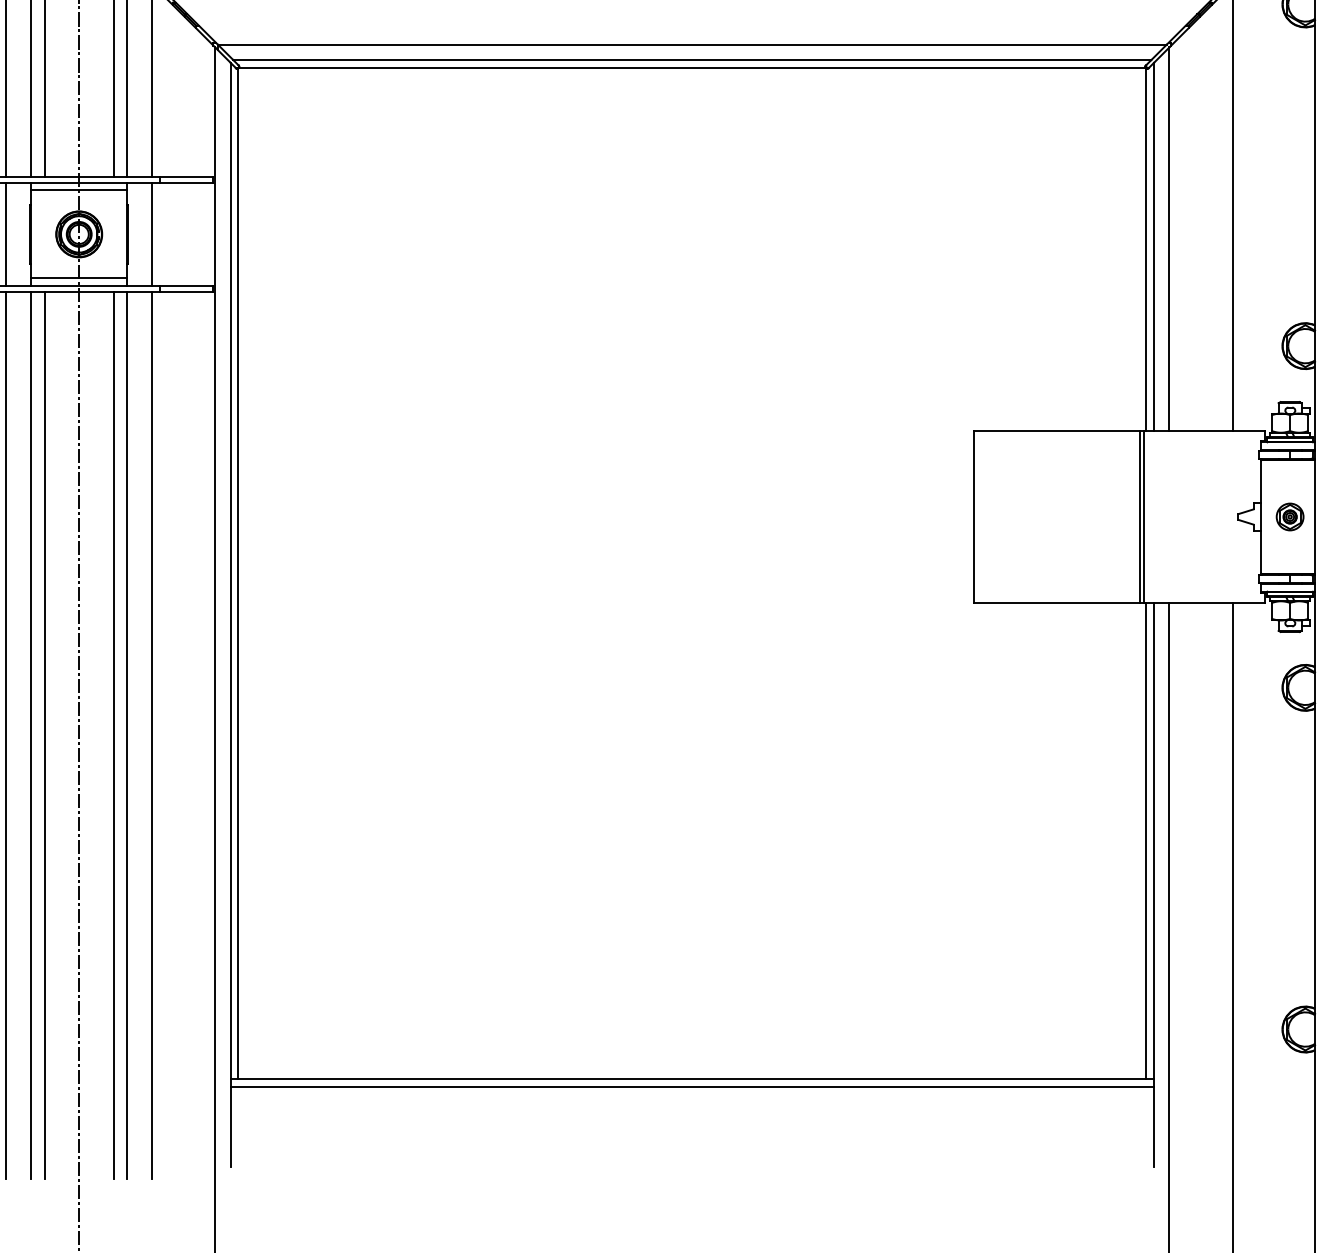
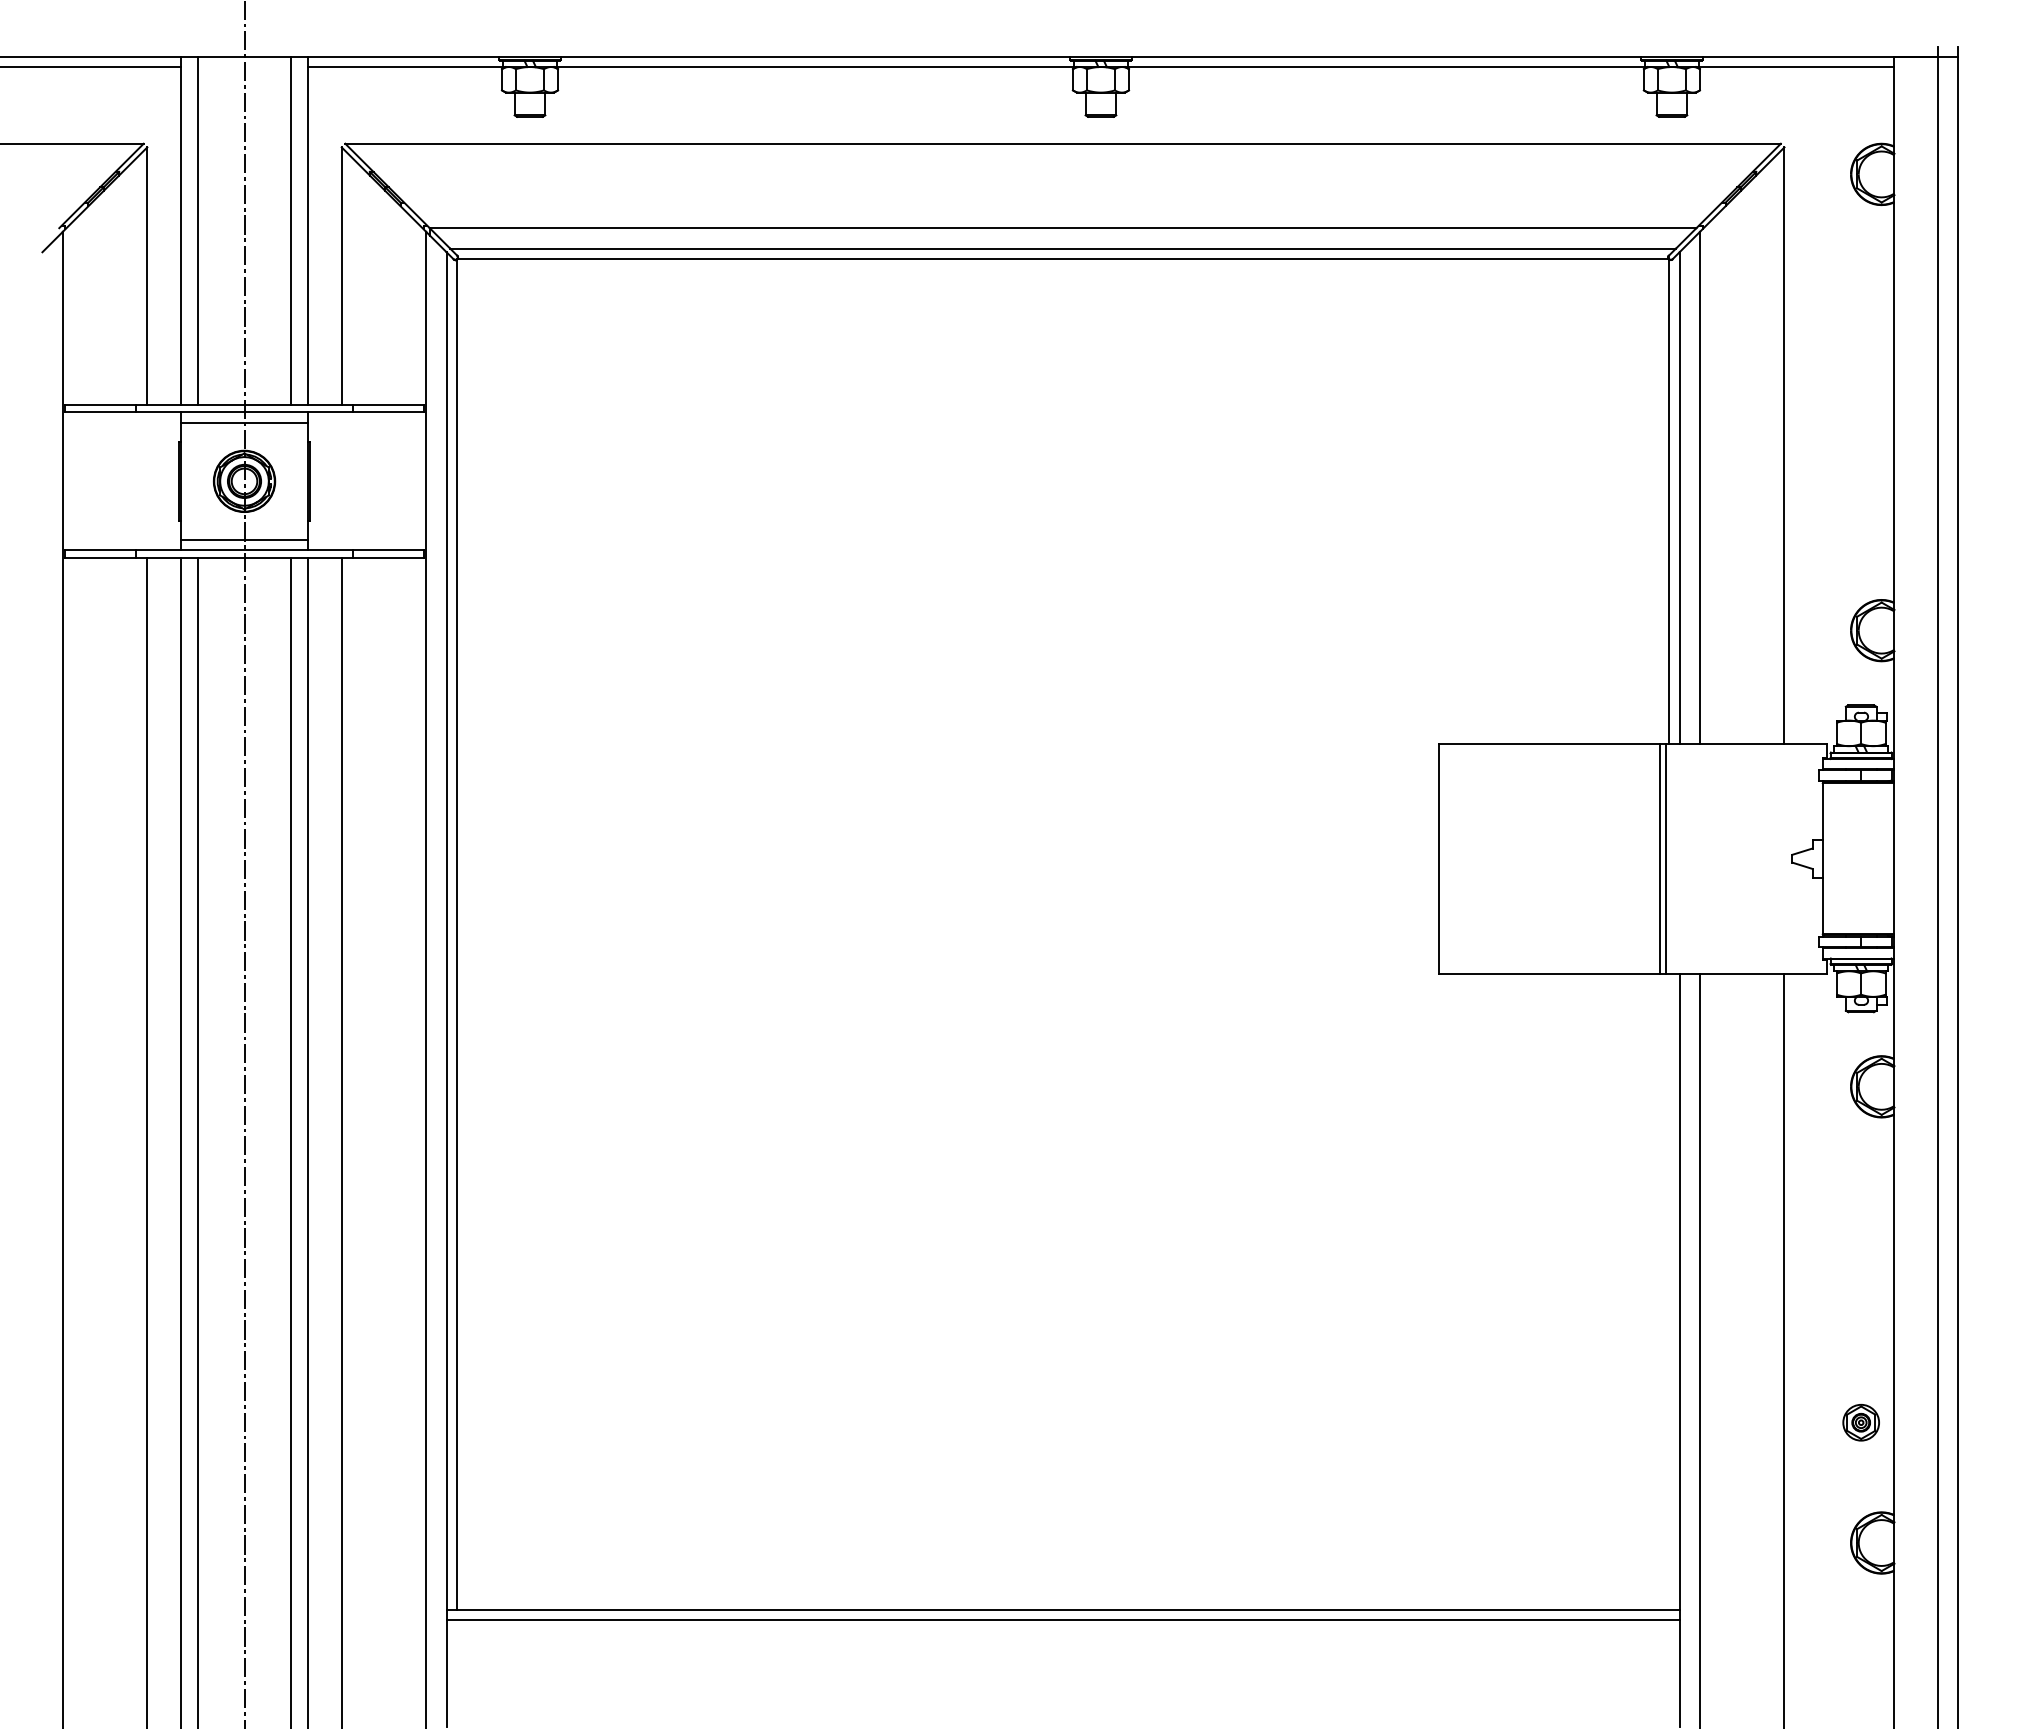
line: (6, 234) -> (147, 481), removed
line: (151, 234) -> (341, 481), removed
part: (1289, 516) -> (1860, 1422), moved
line: (1146, 841) -> (1669, 1291), removed

